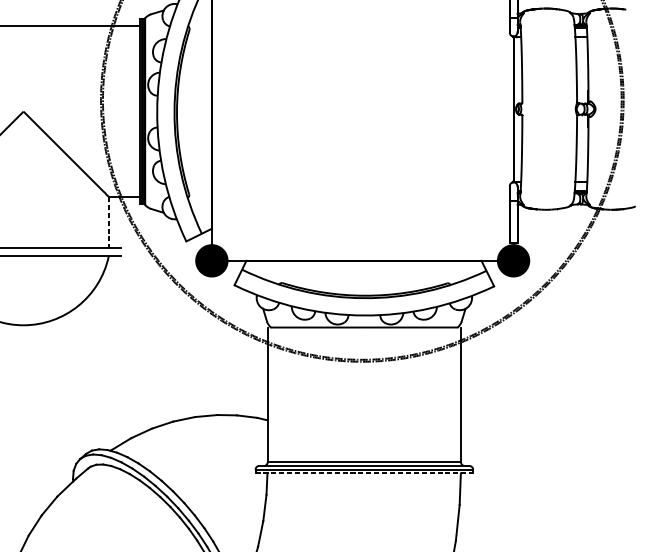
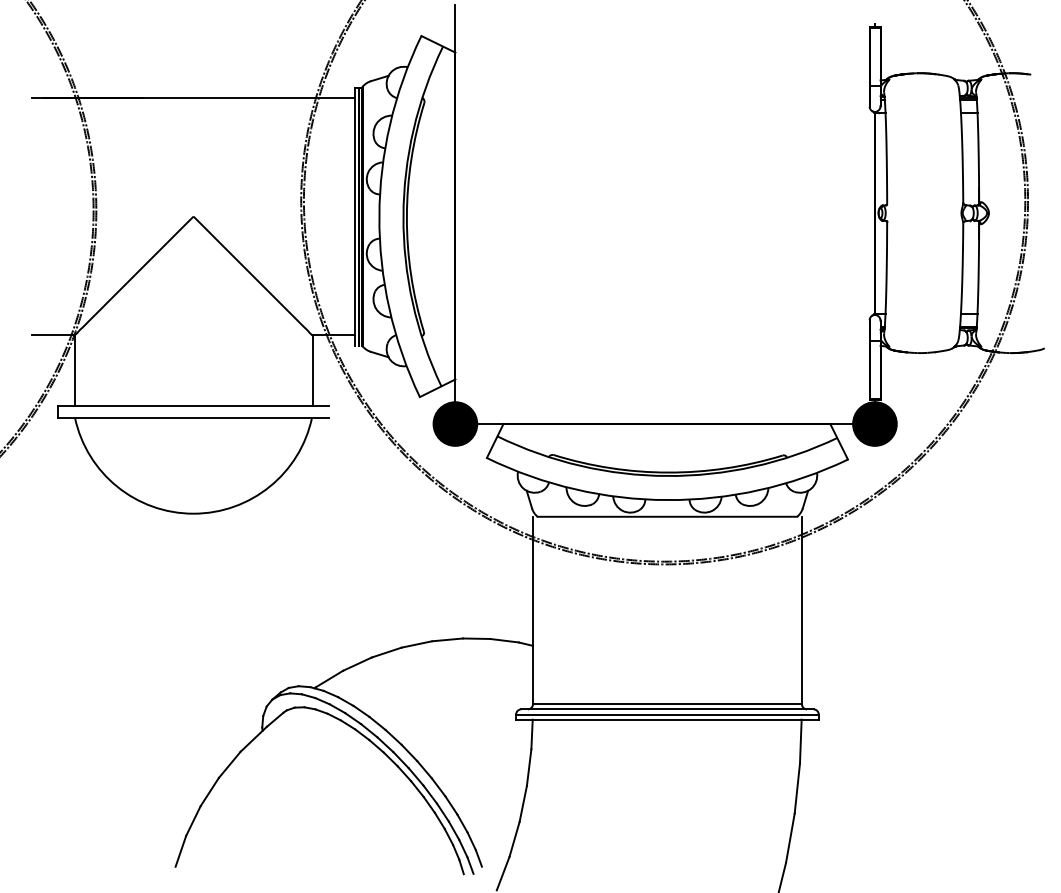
line: (109, 222) -> (312, 370), dashed -> solid
line: (364, 473) -> (667, 719), dashed -> solid

